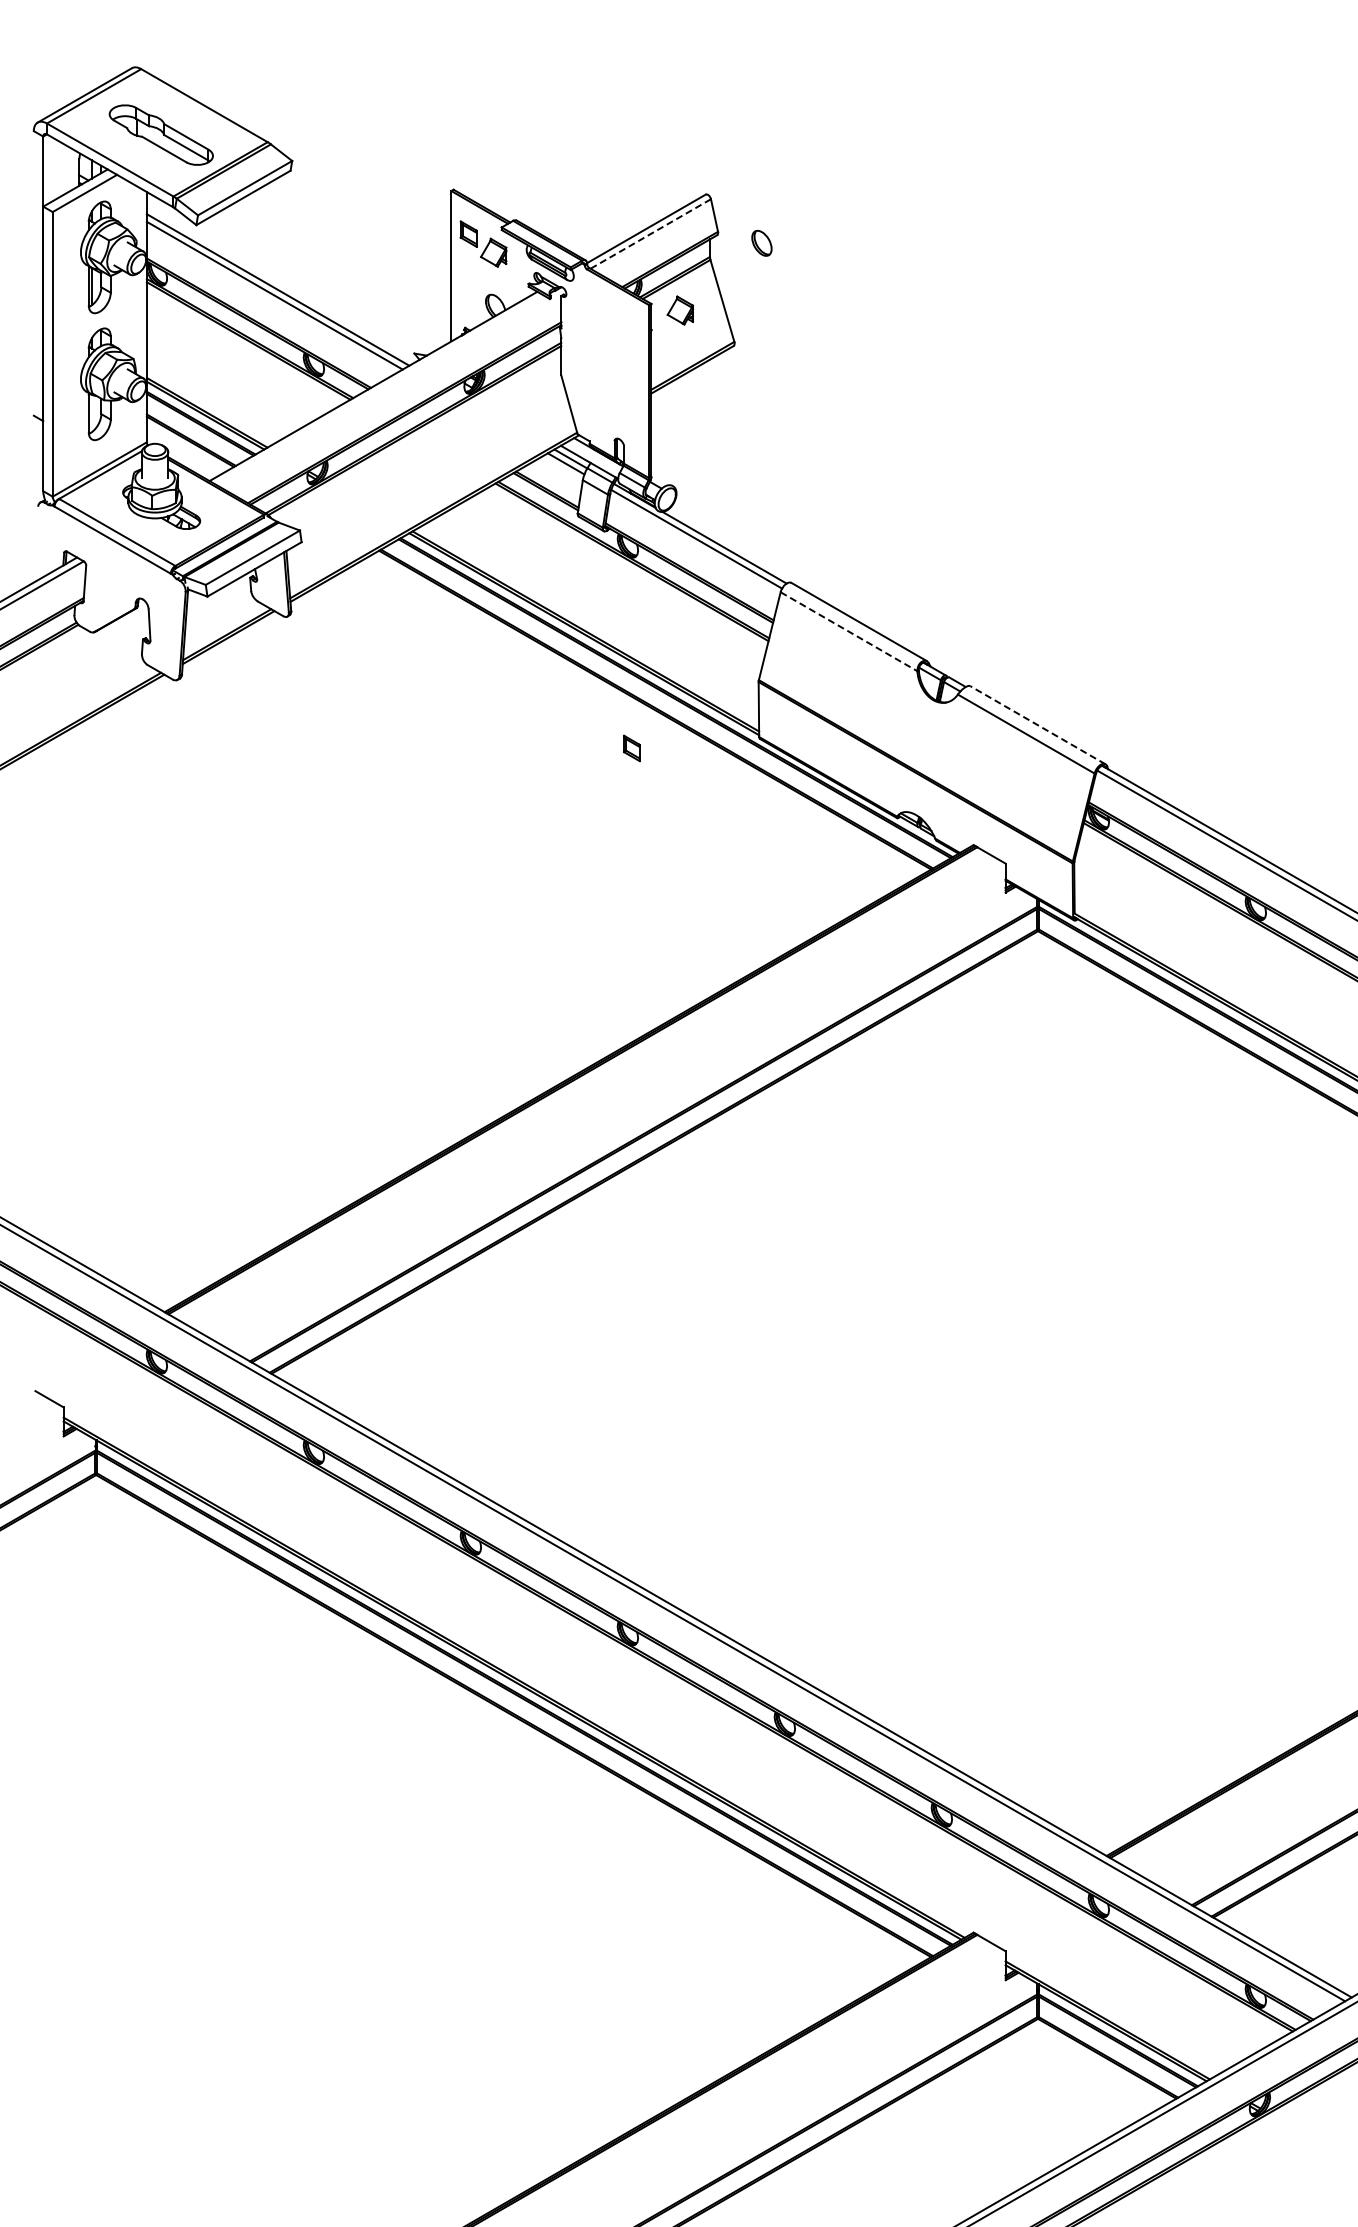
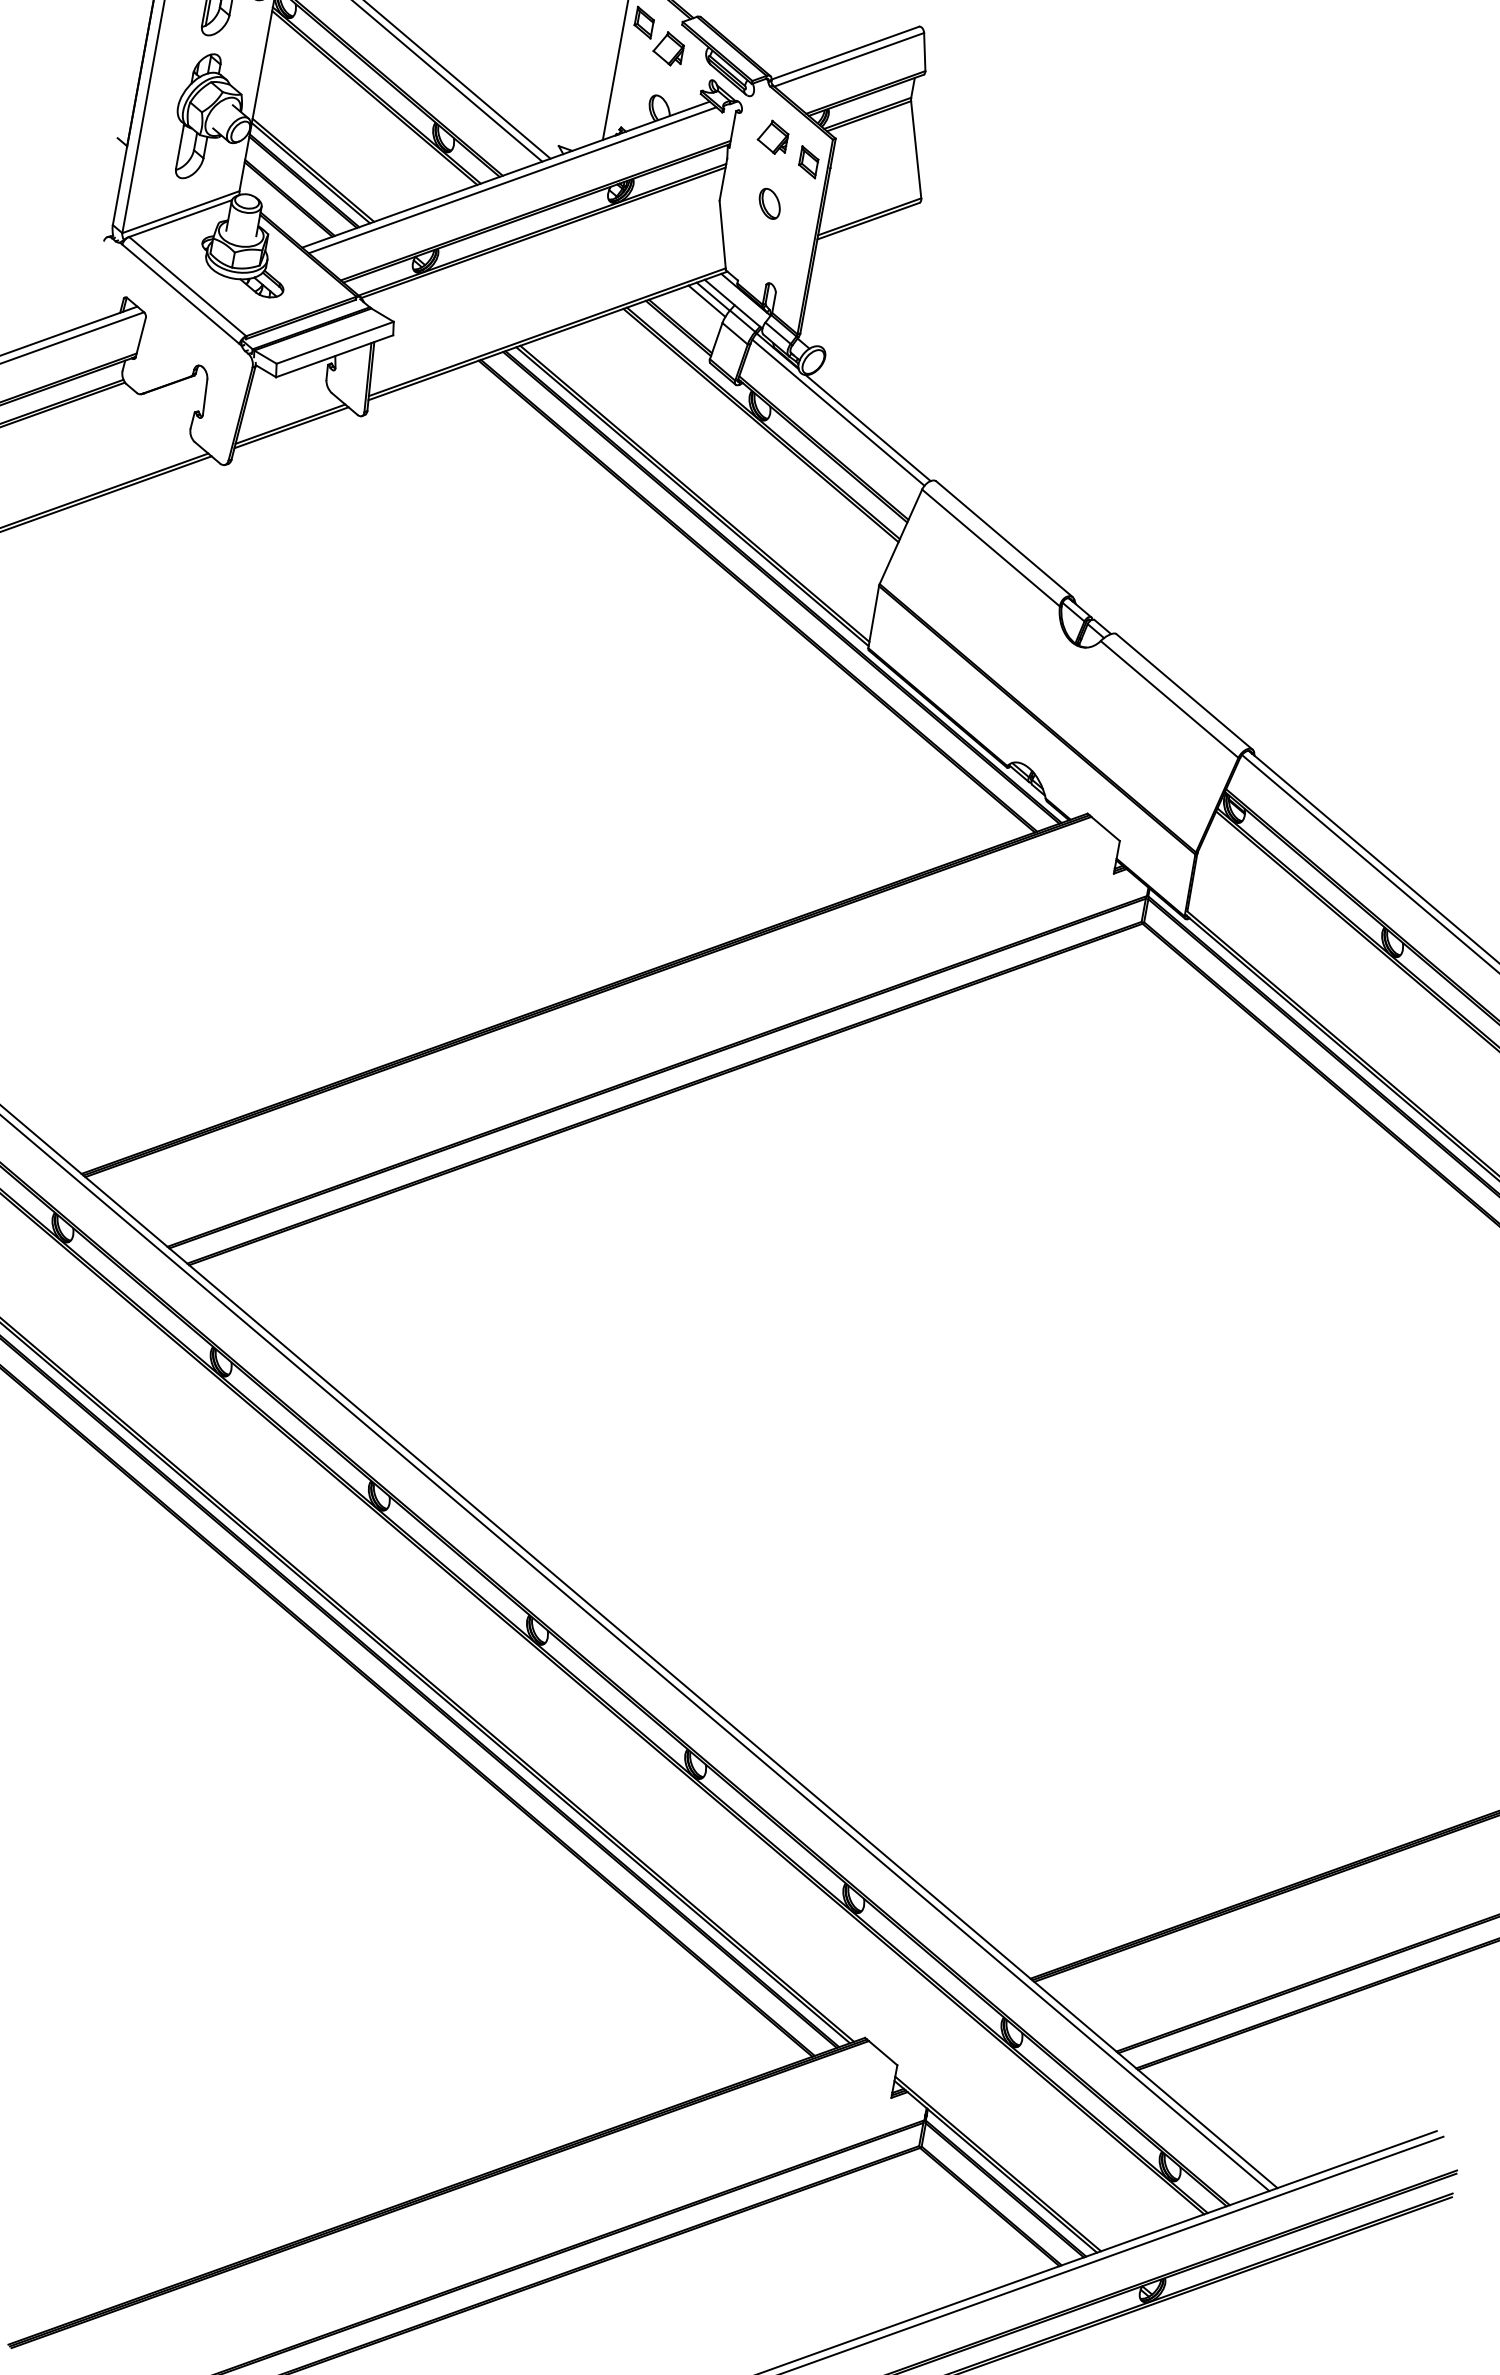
line: (650, 234) -> (848, 60), dashed -> solid
part: (761, 242) -> (769, 202), moved
part: (679, 310) -> (772, 137), moved
line: (380, 389) -> (513, 179), added
line: (849, 631) -> (991, 547), dashed -> solid
line: (1037, 724) -> (1184, 690), dashed -> solid
part: (631, 748) -> (808, 162), moved

